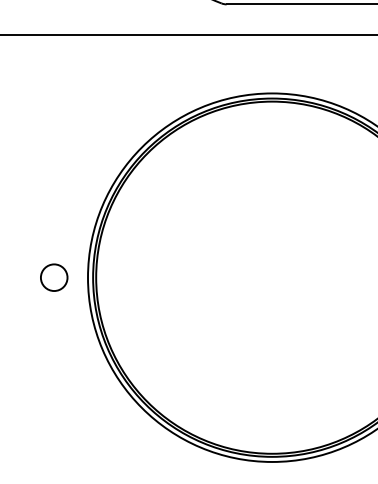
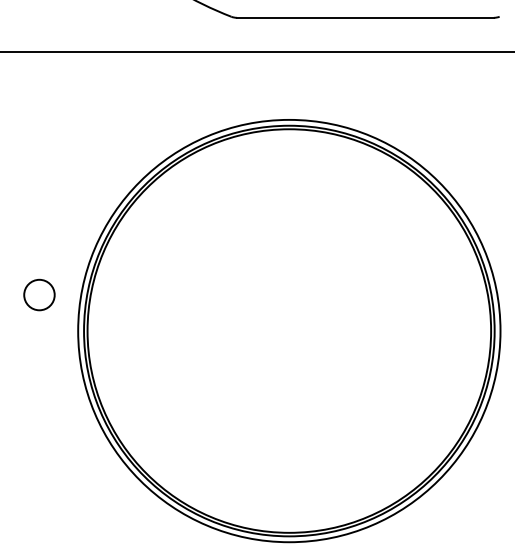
circle: (54, 277) -> (39, 294), moved

